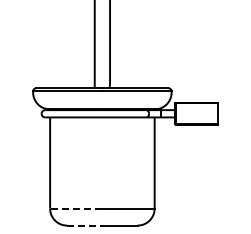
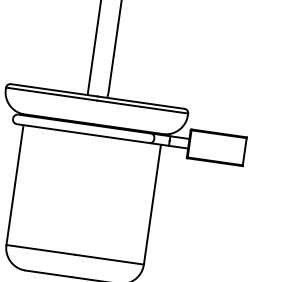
line: (75, 208) -> (39, 249), dashed -> solid
line: (84, 225) -> (48, 273), dashed -> solid

